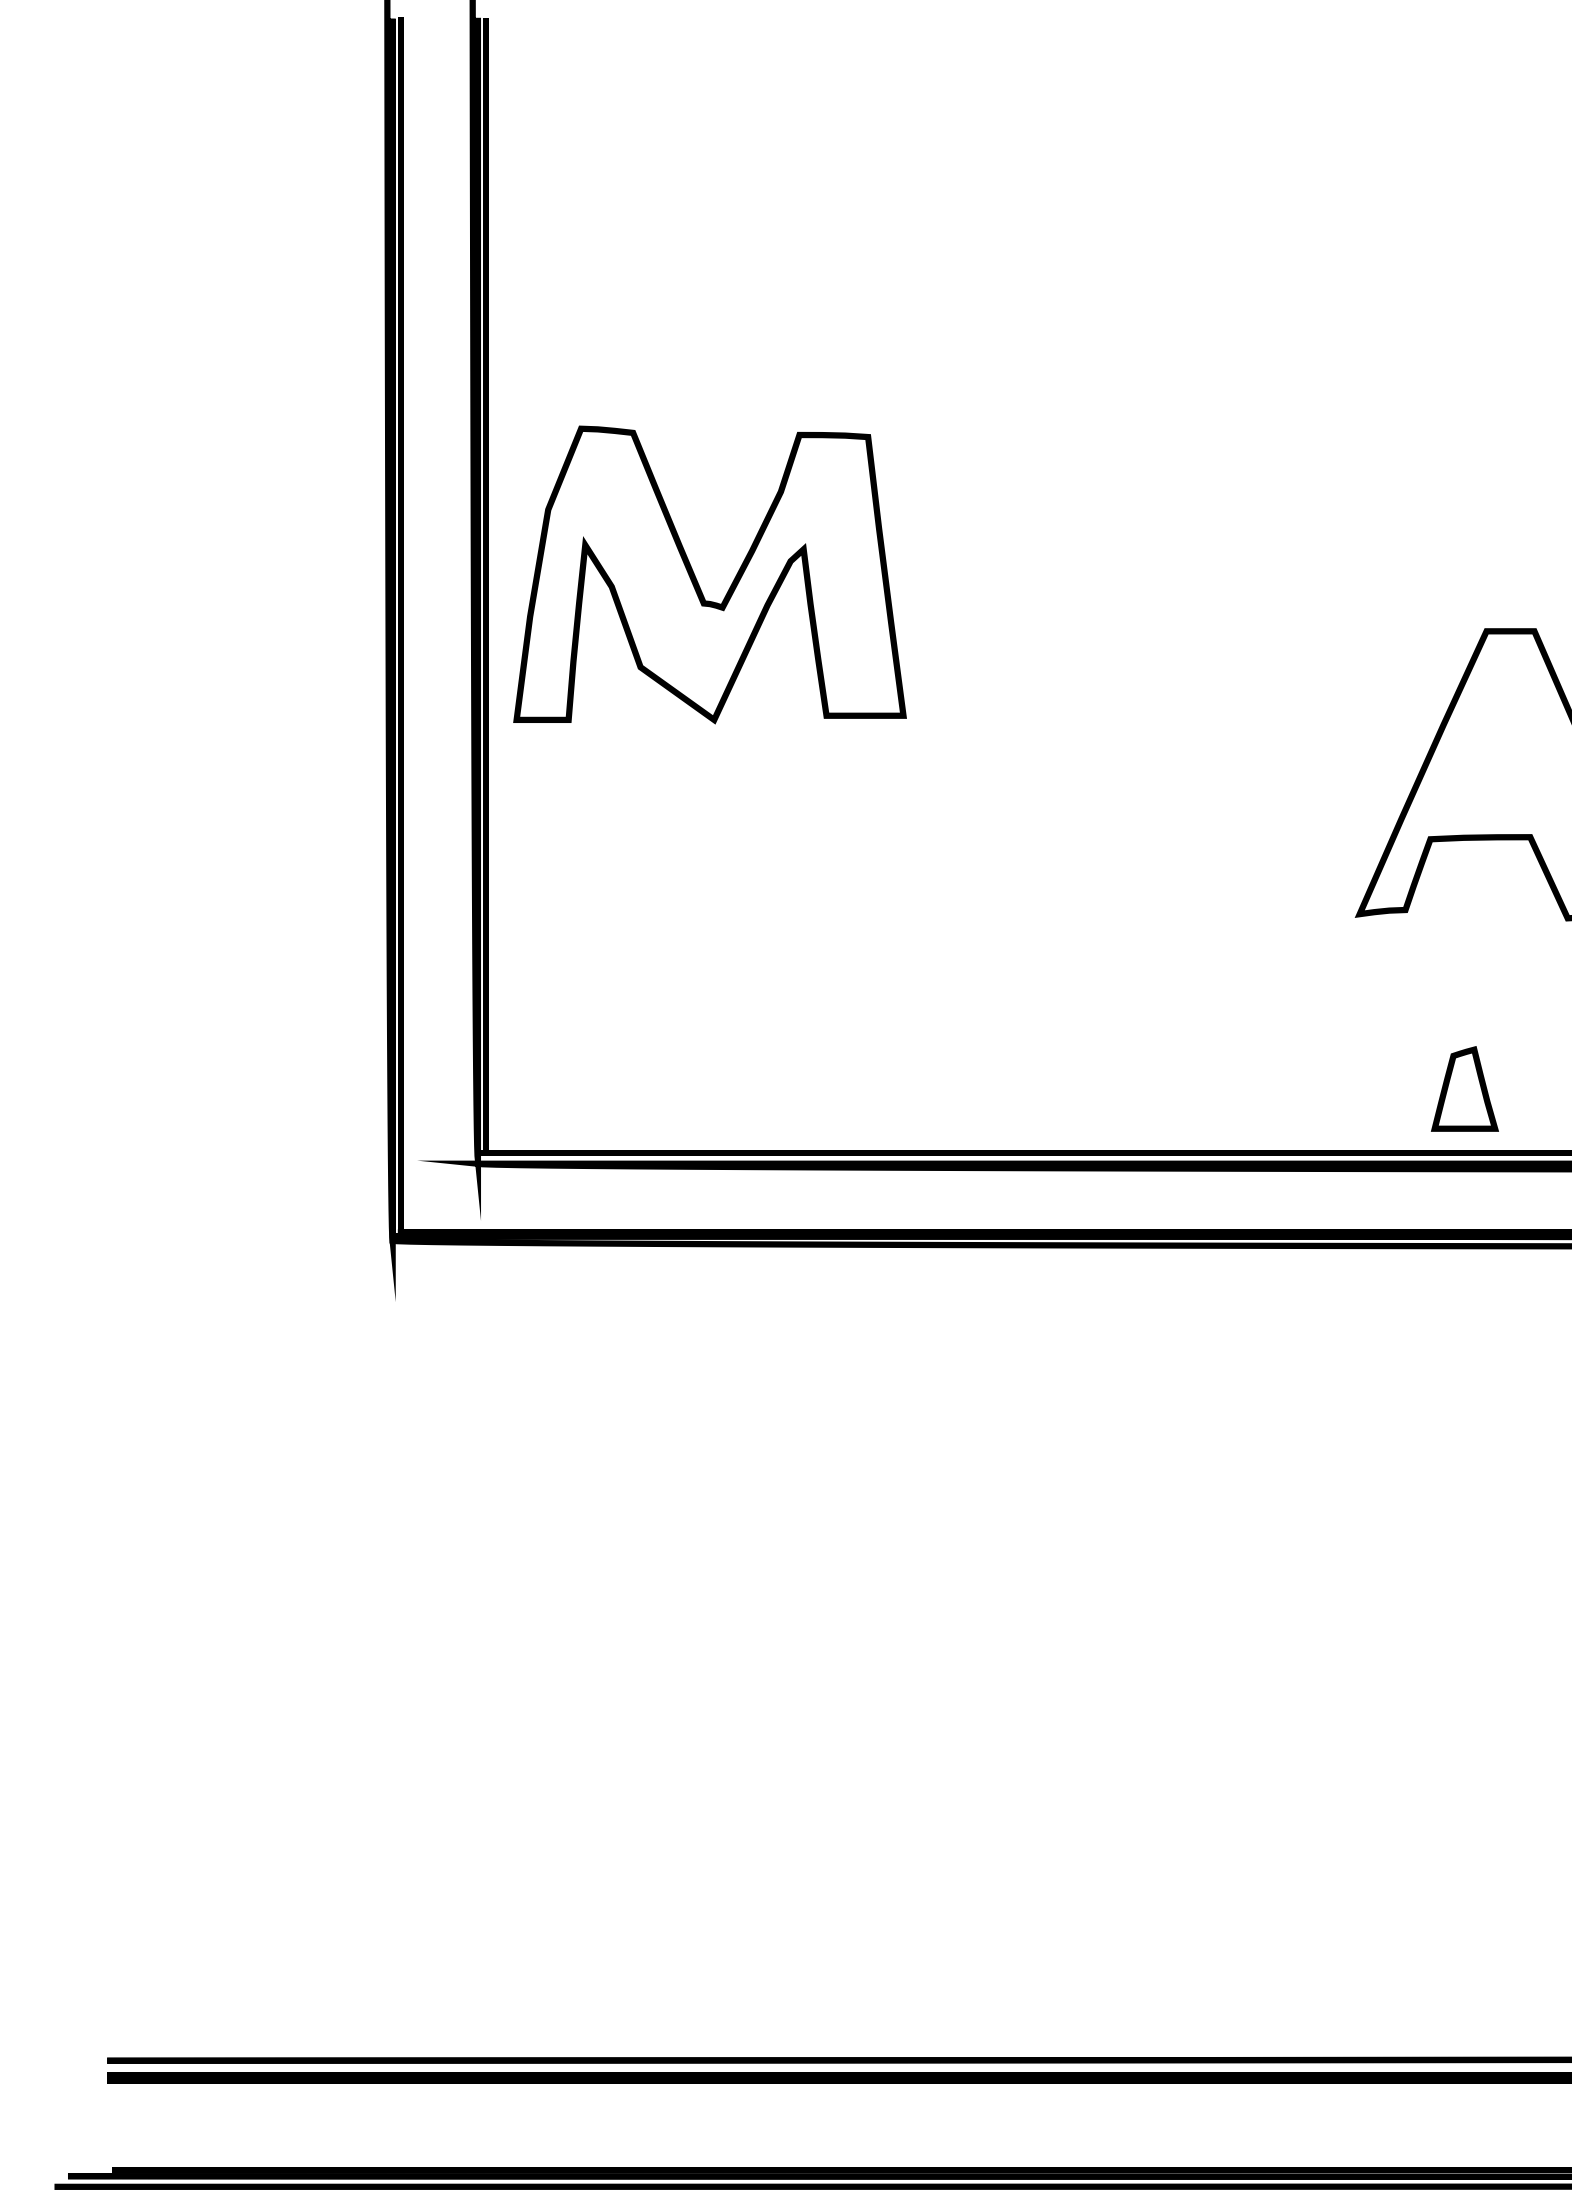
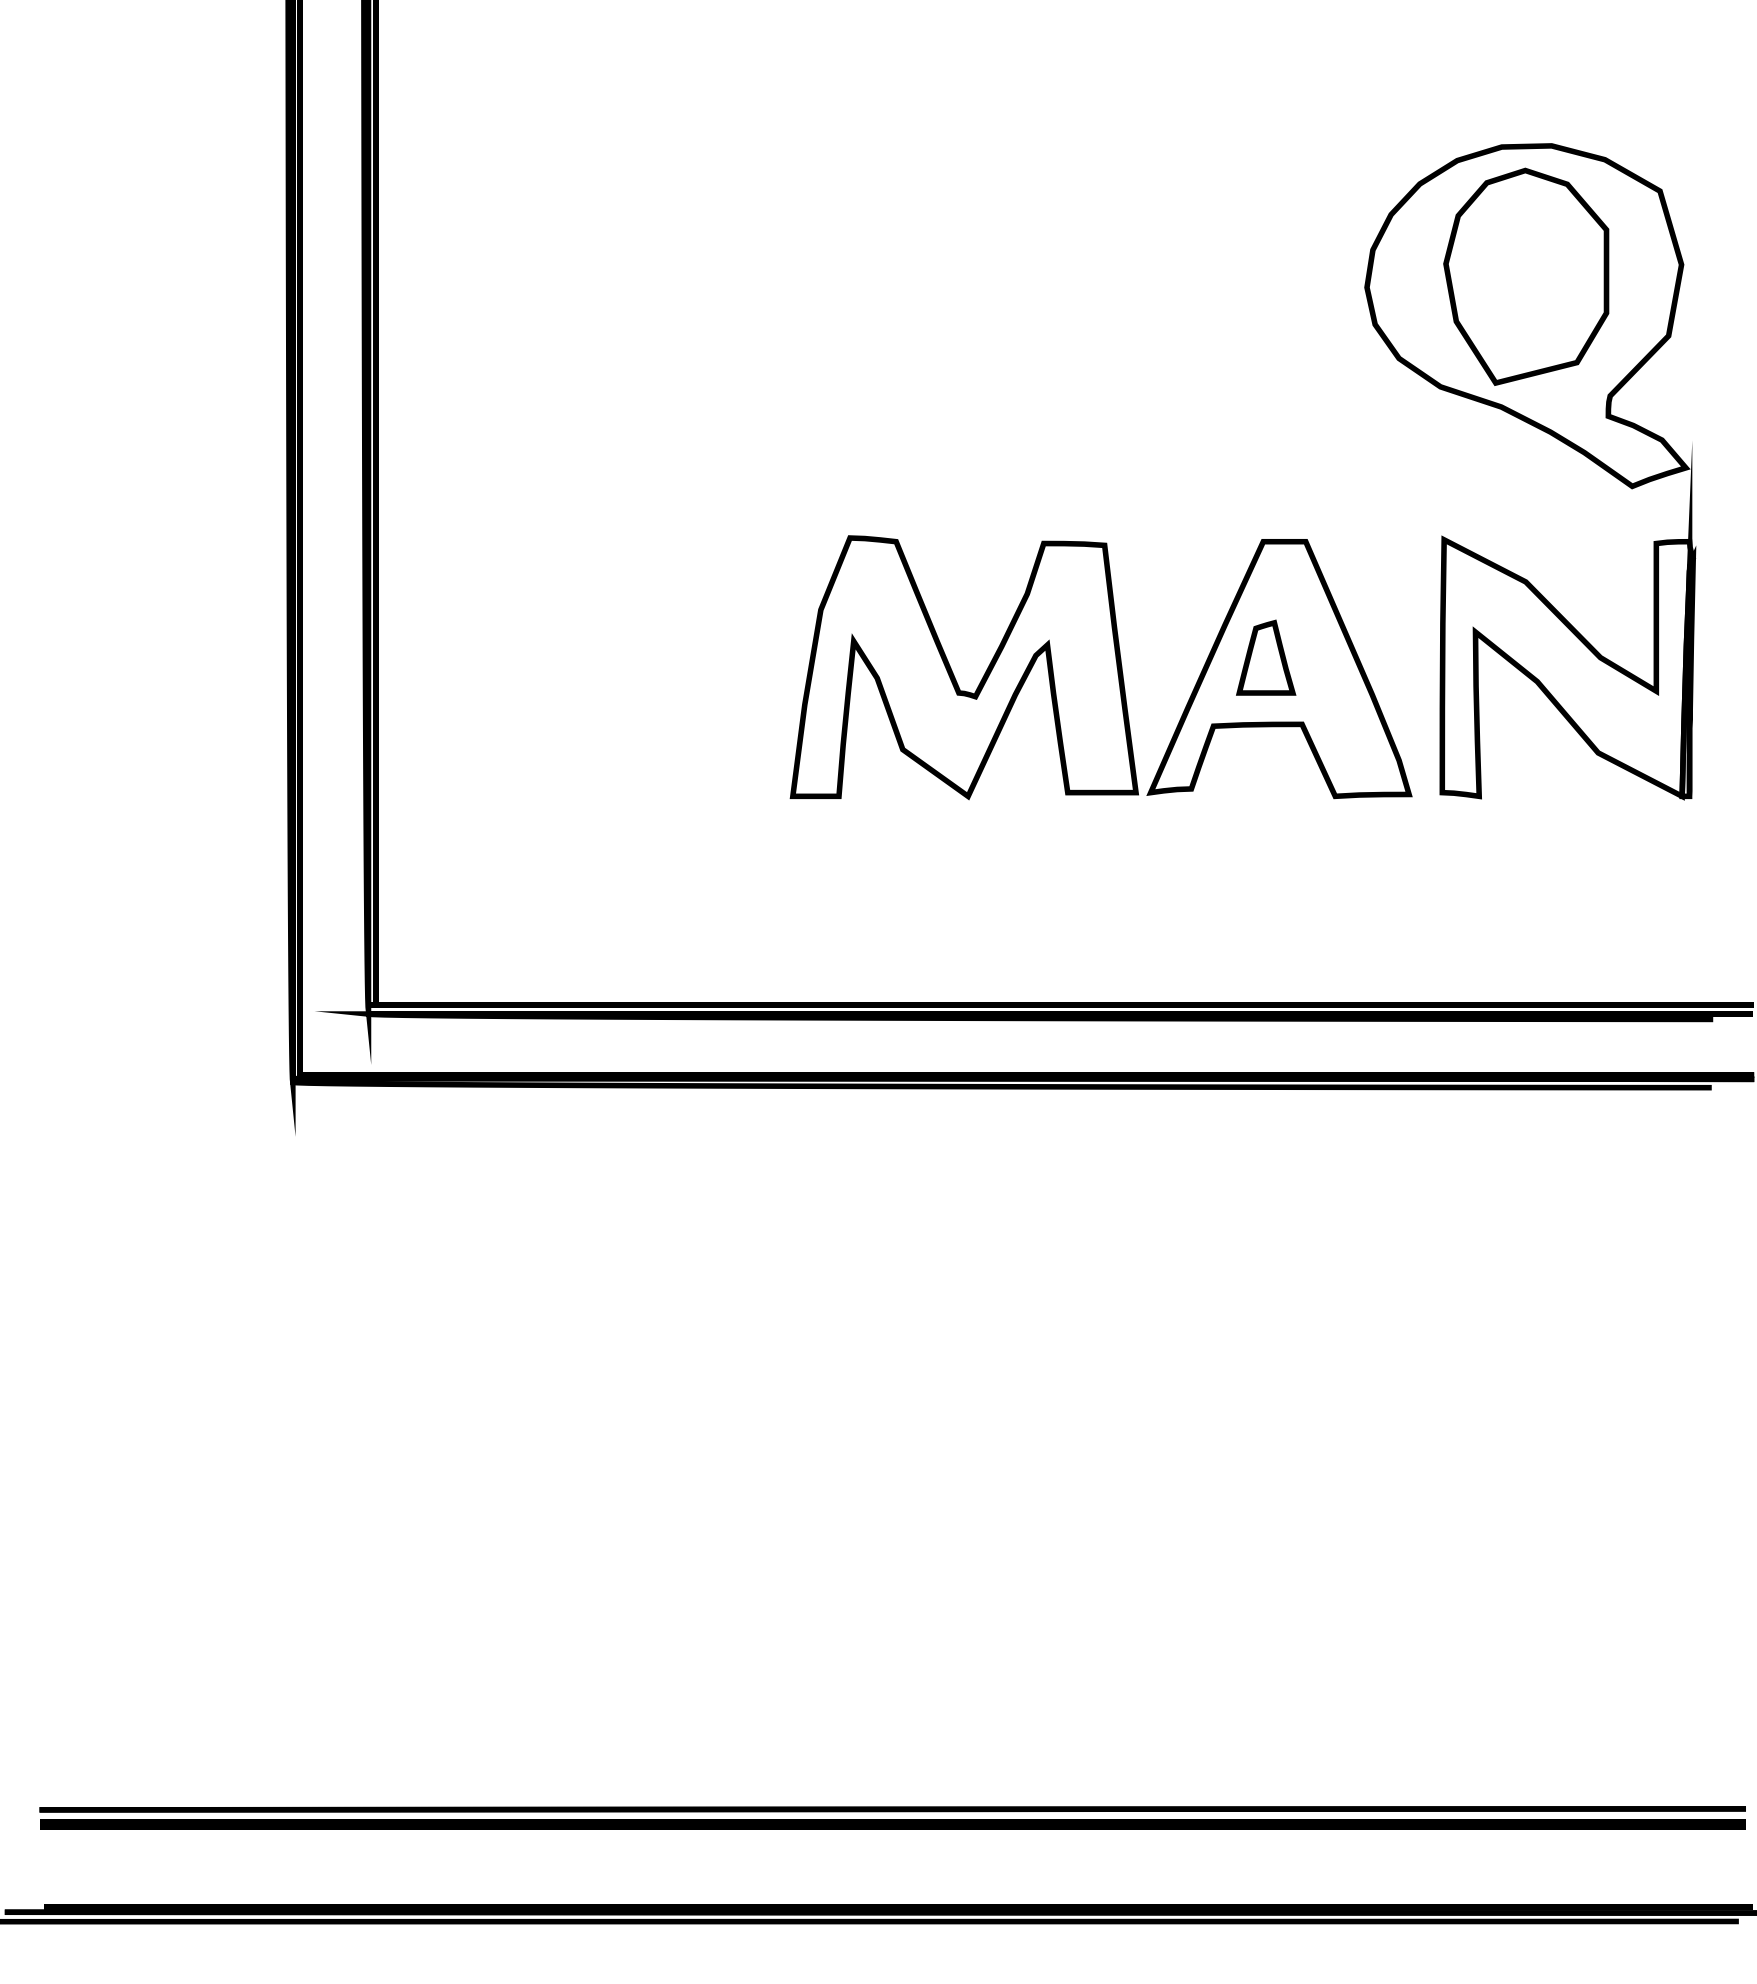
part: (697, 580) -> (953, 672), moved
part: (1465, 1088) -> (1266, 657), moved

